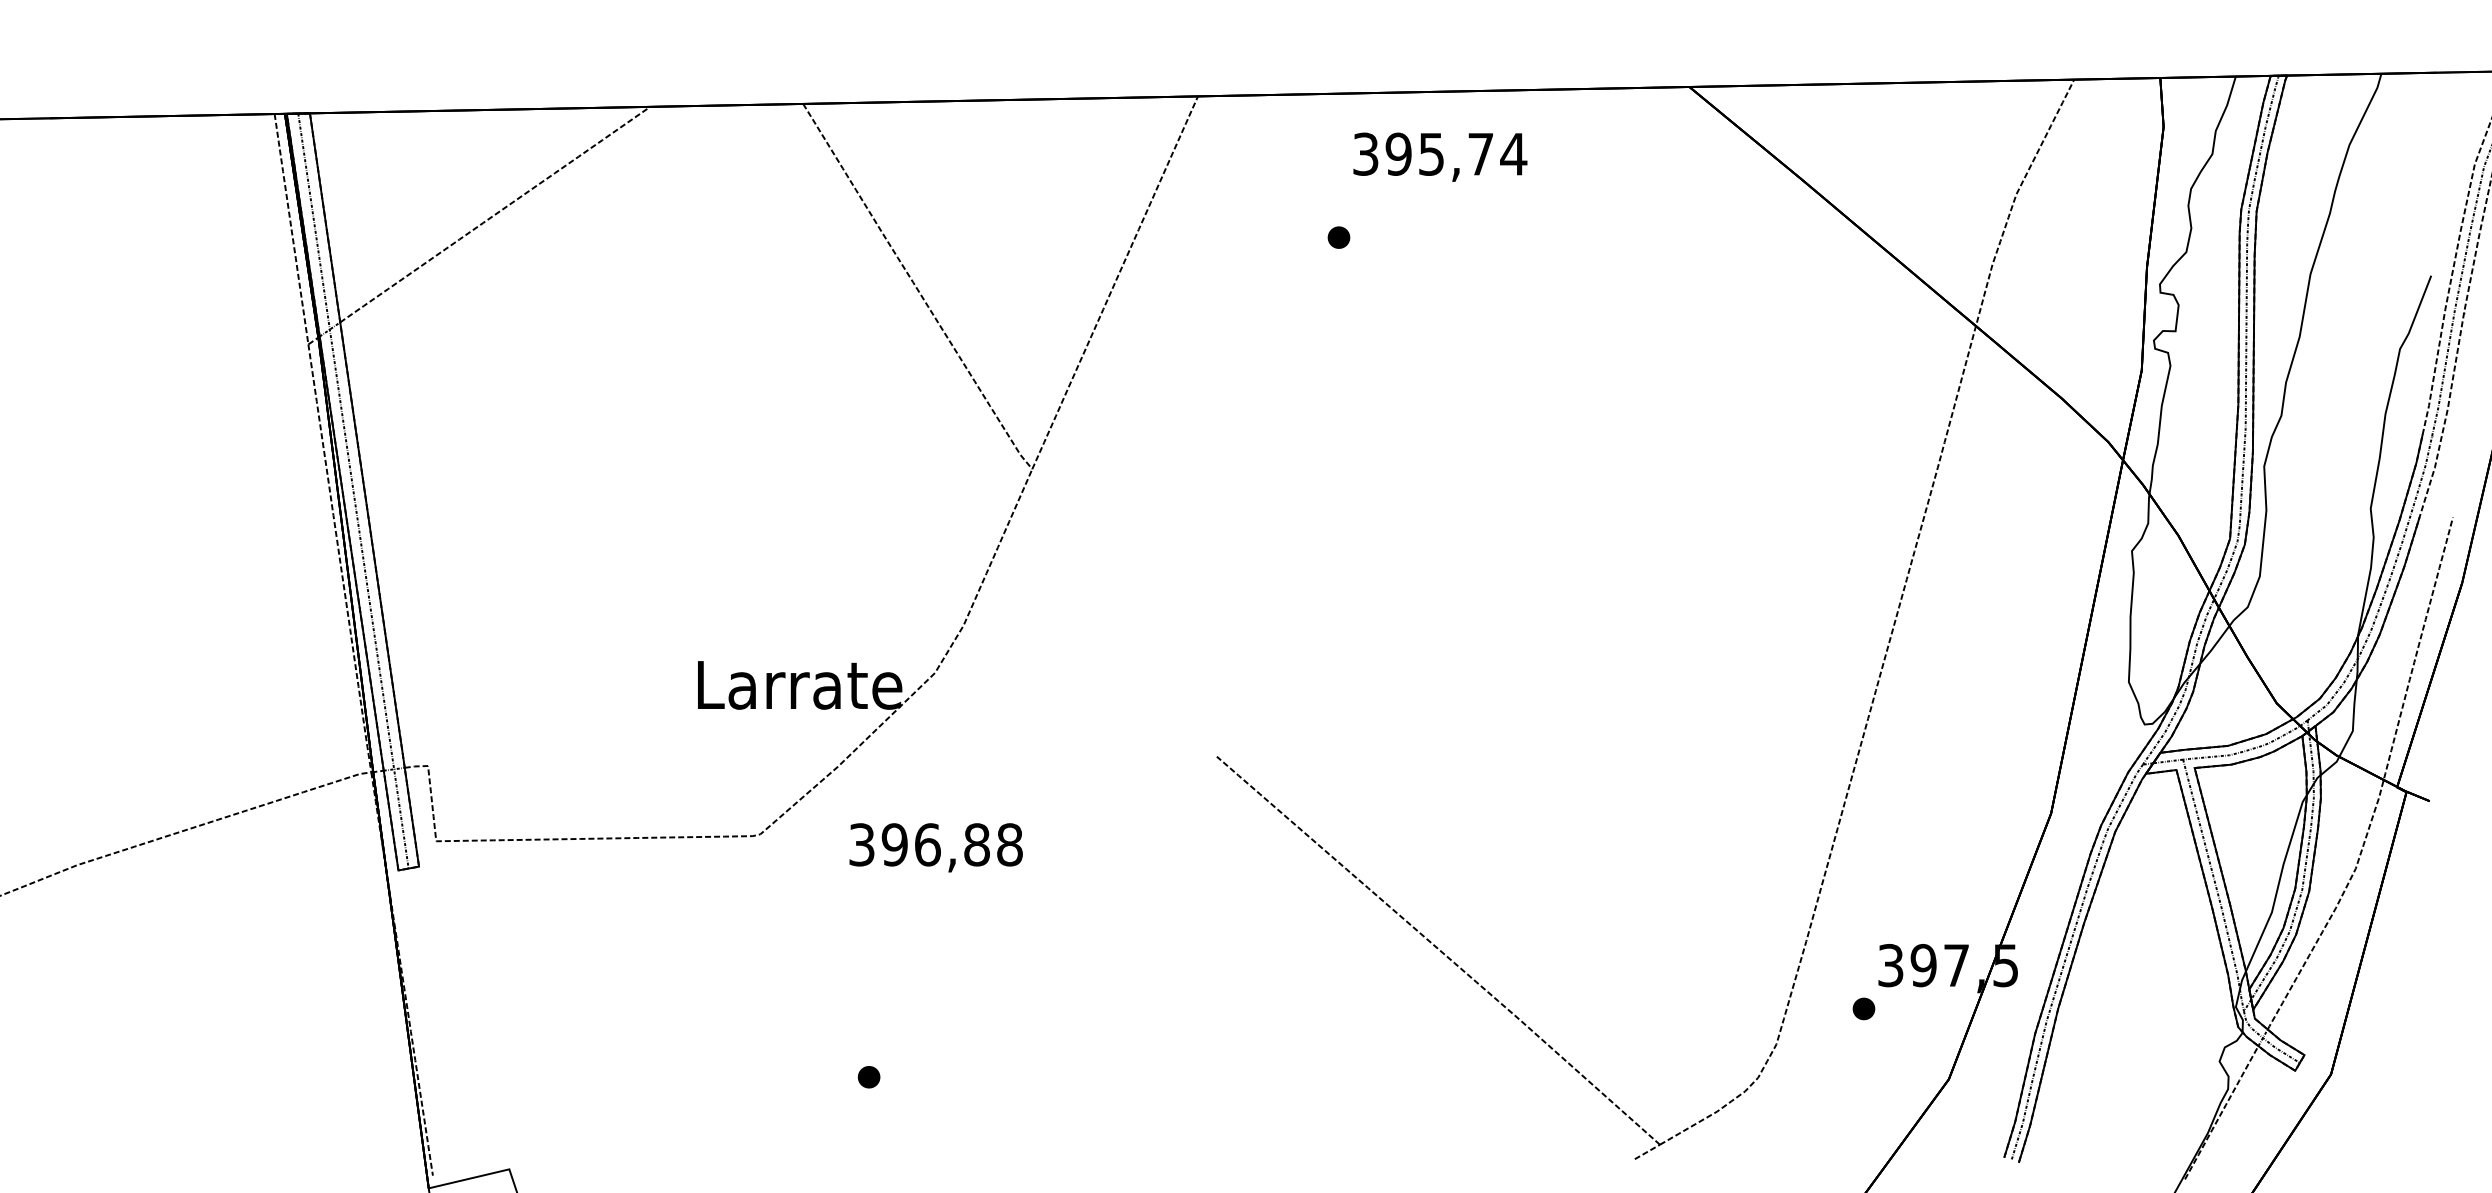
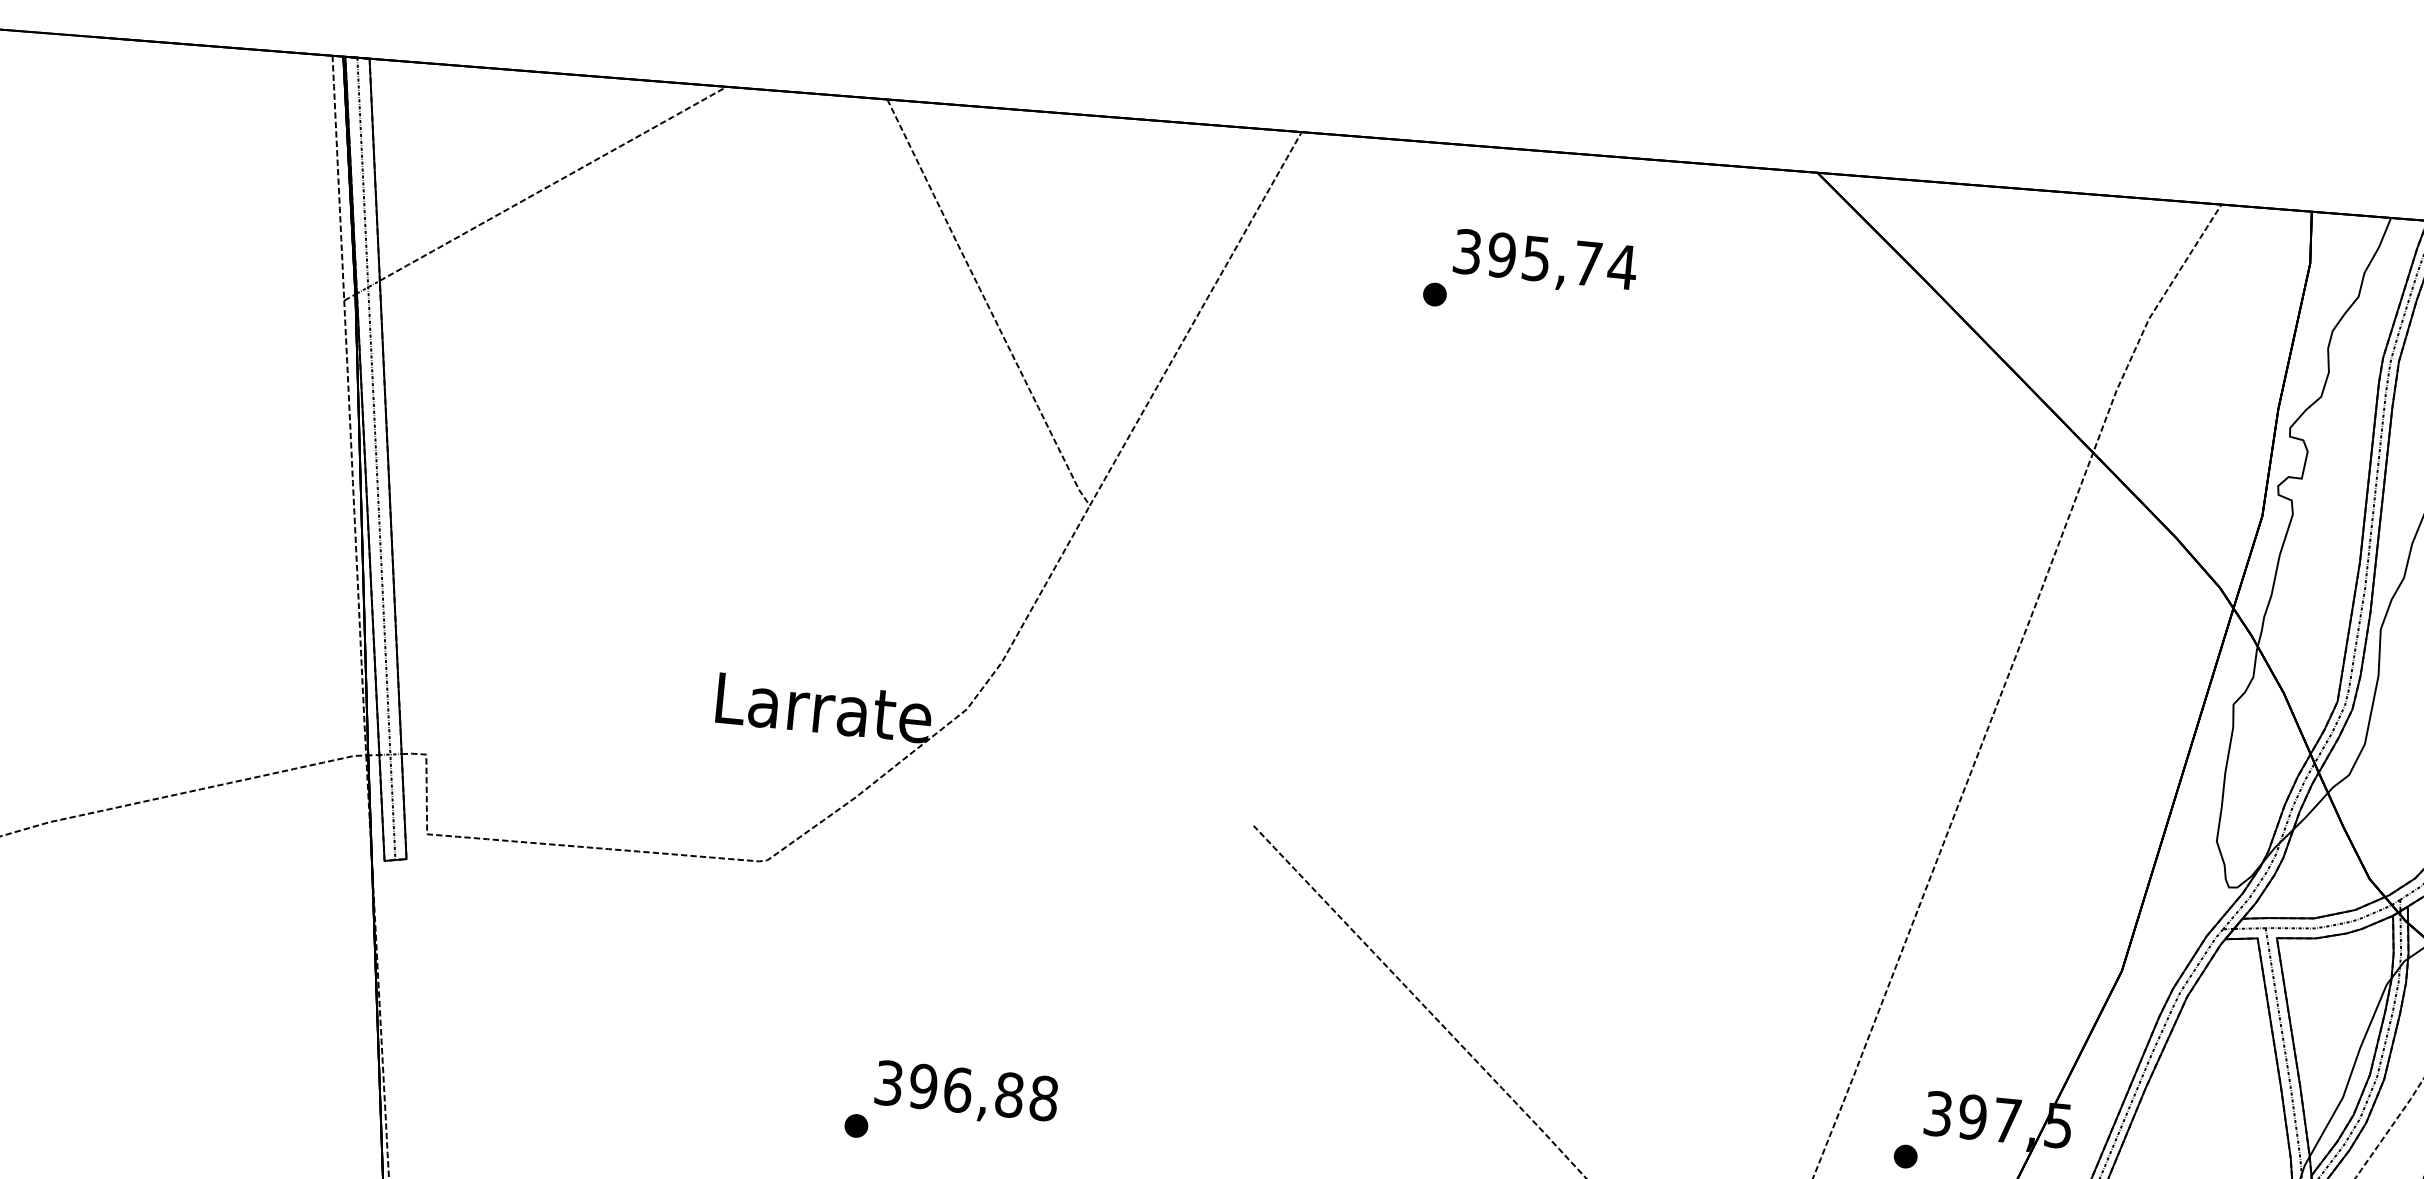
text: (1440, 156) -> (1545, 261), moved
text: (935, 847) -> (965, 1093), moved

